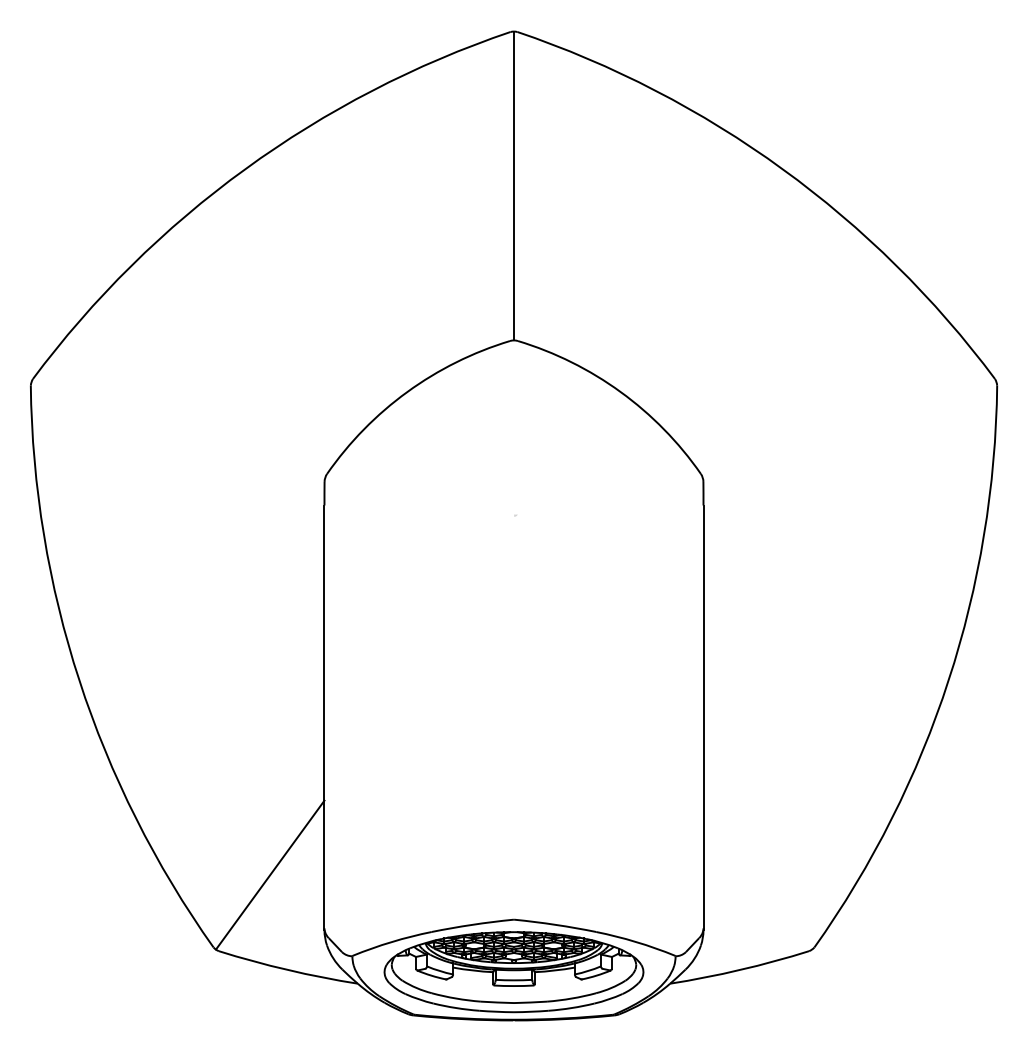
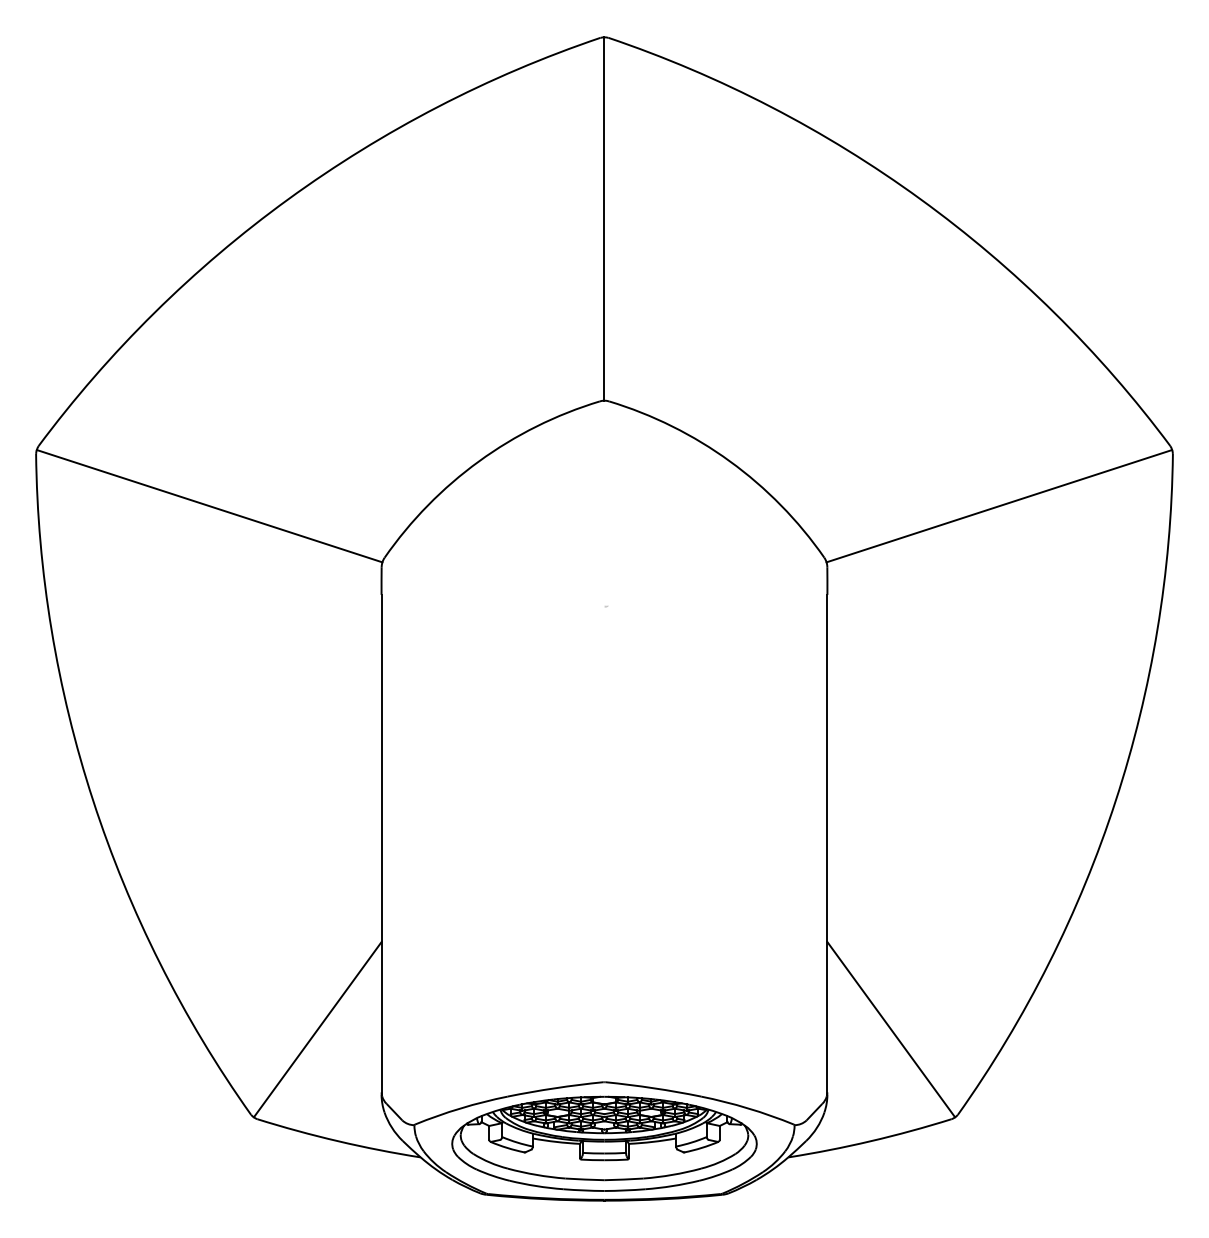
line: (178, 429) -> (209, 505), added
line: (849, 429) -> (999, 505), added
line: (757, 874) -> (890, 1028), added

